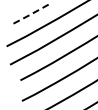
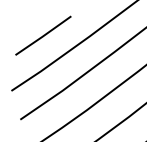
line: (29, 15) -> (42, 37), dashed -> solid

